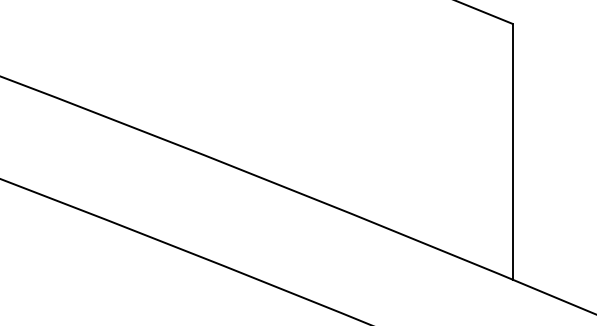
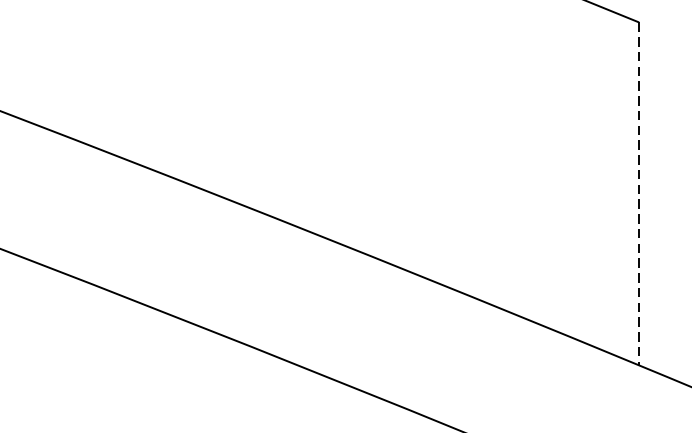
line: (513, 152) -> (639, 194), solid -> dashed

